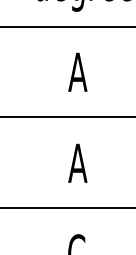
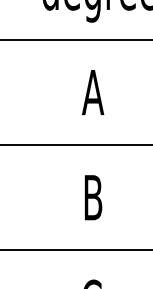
text: (77, 162) -> (92, 196), A -> B

